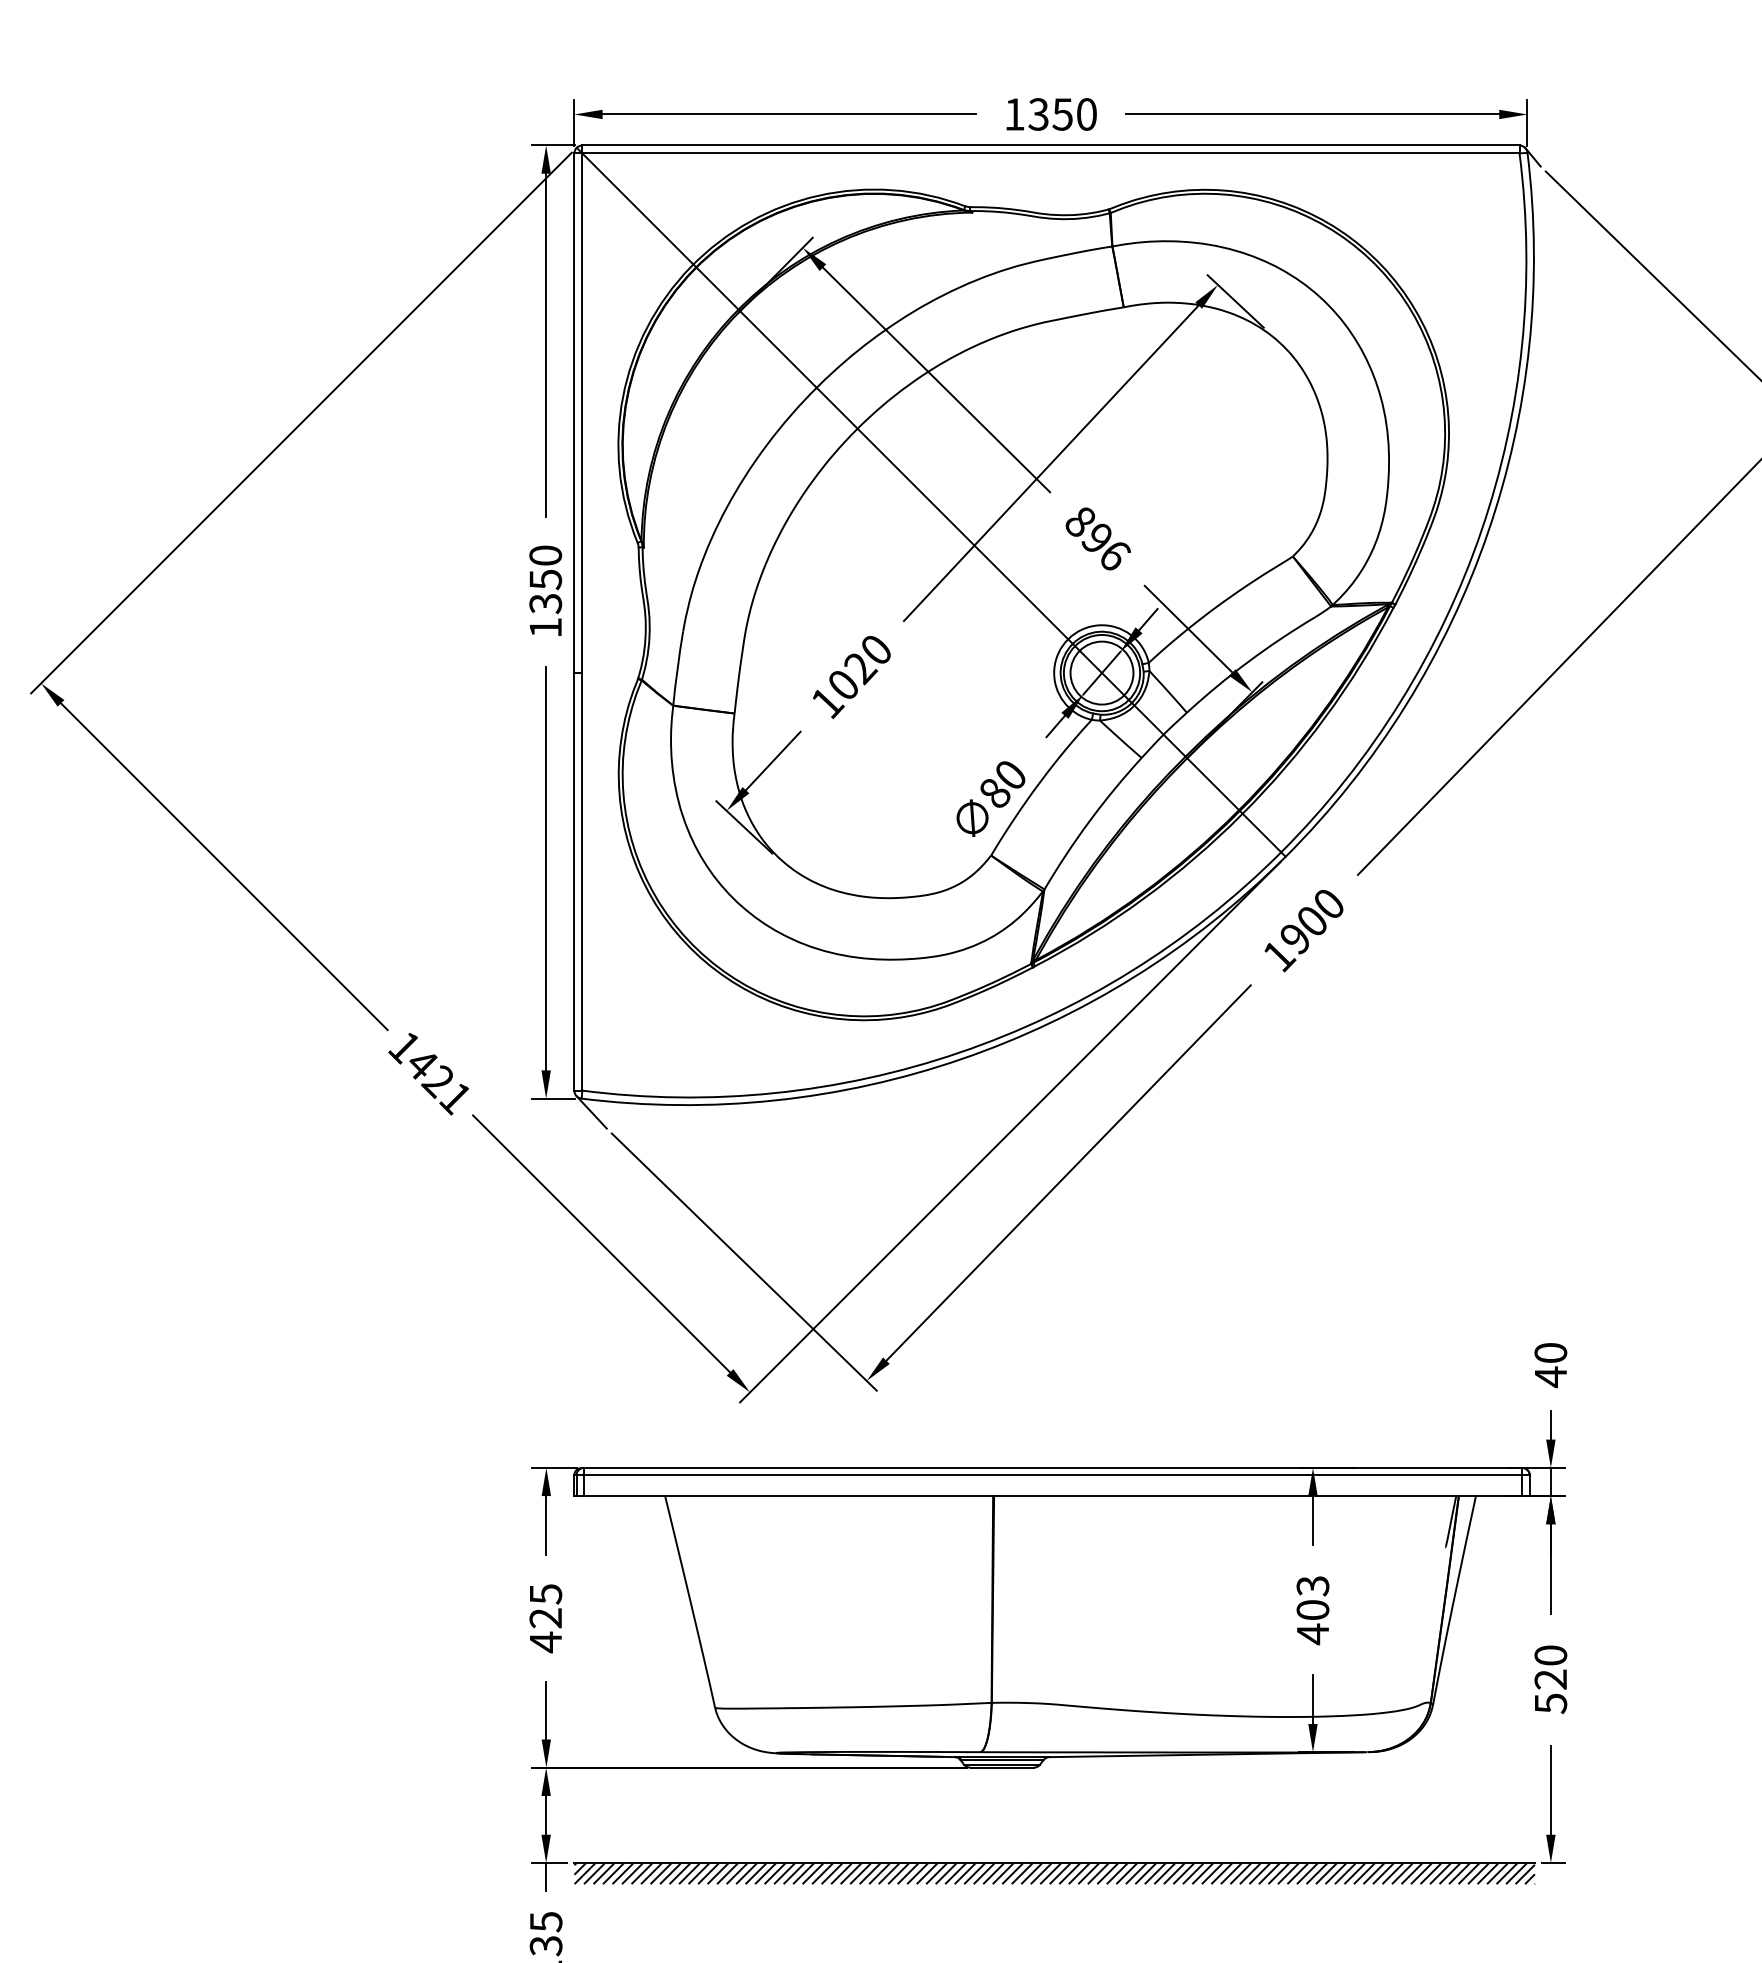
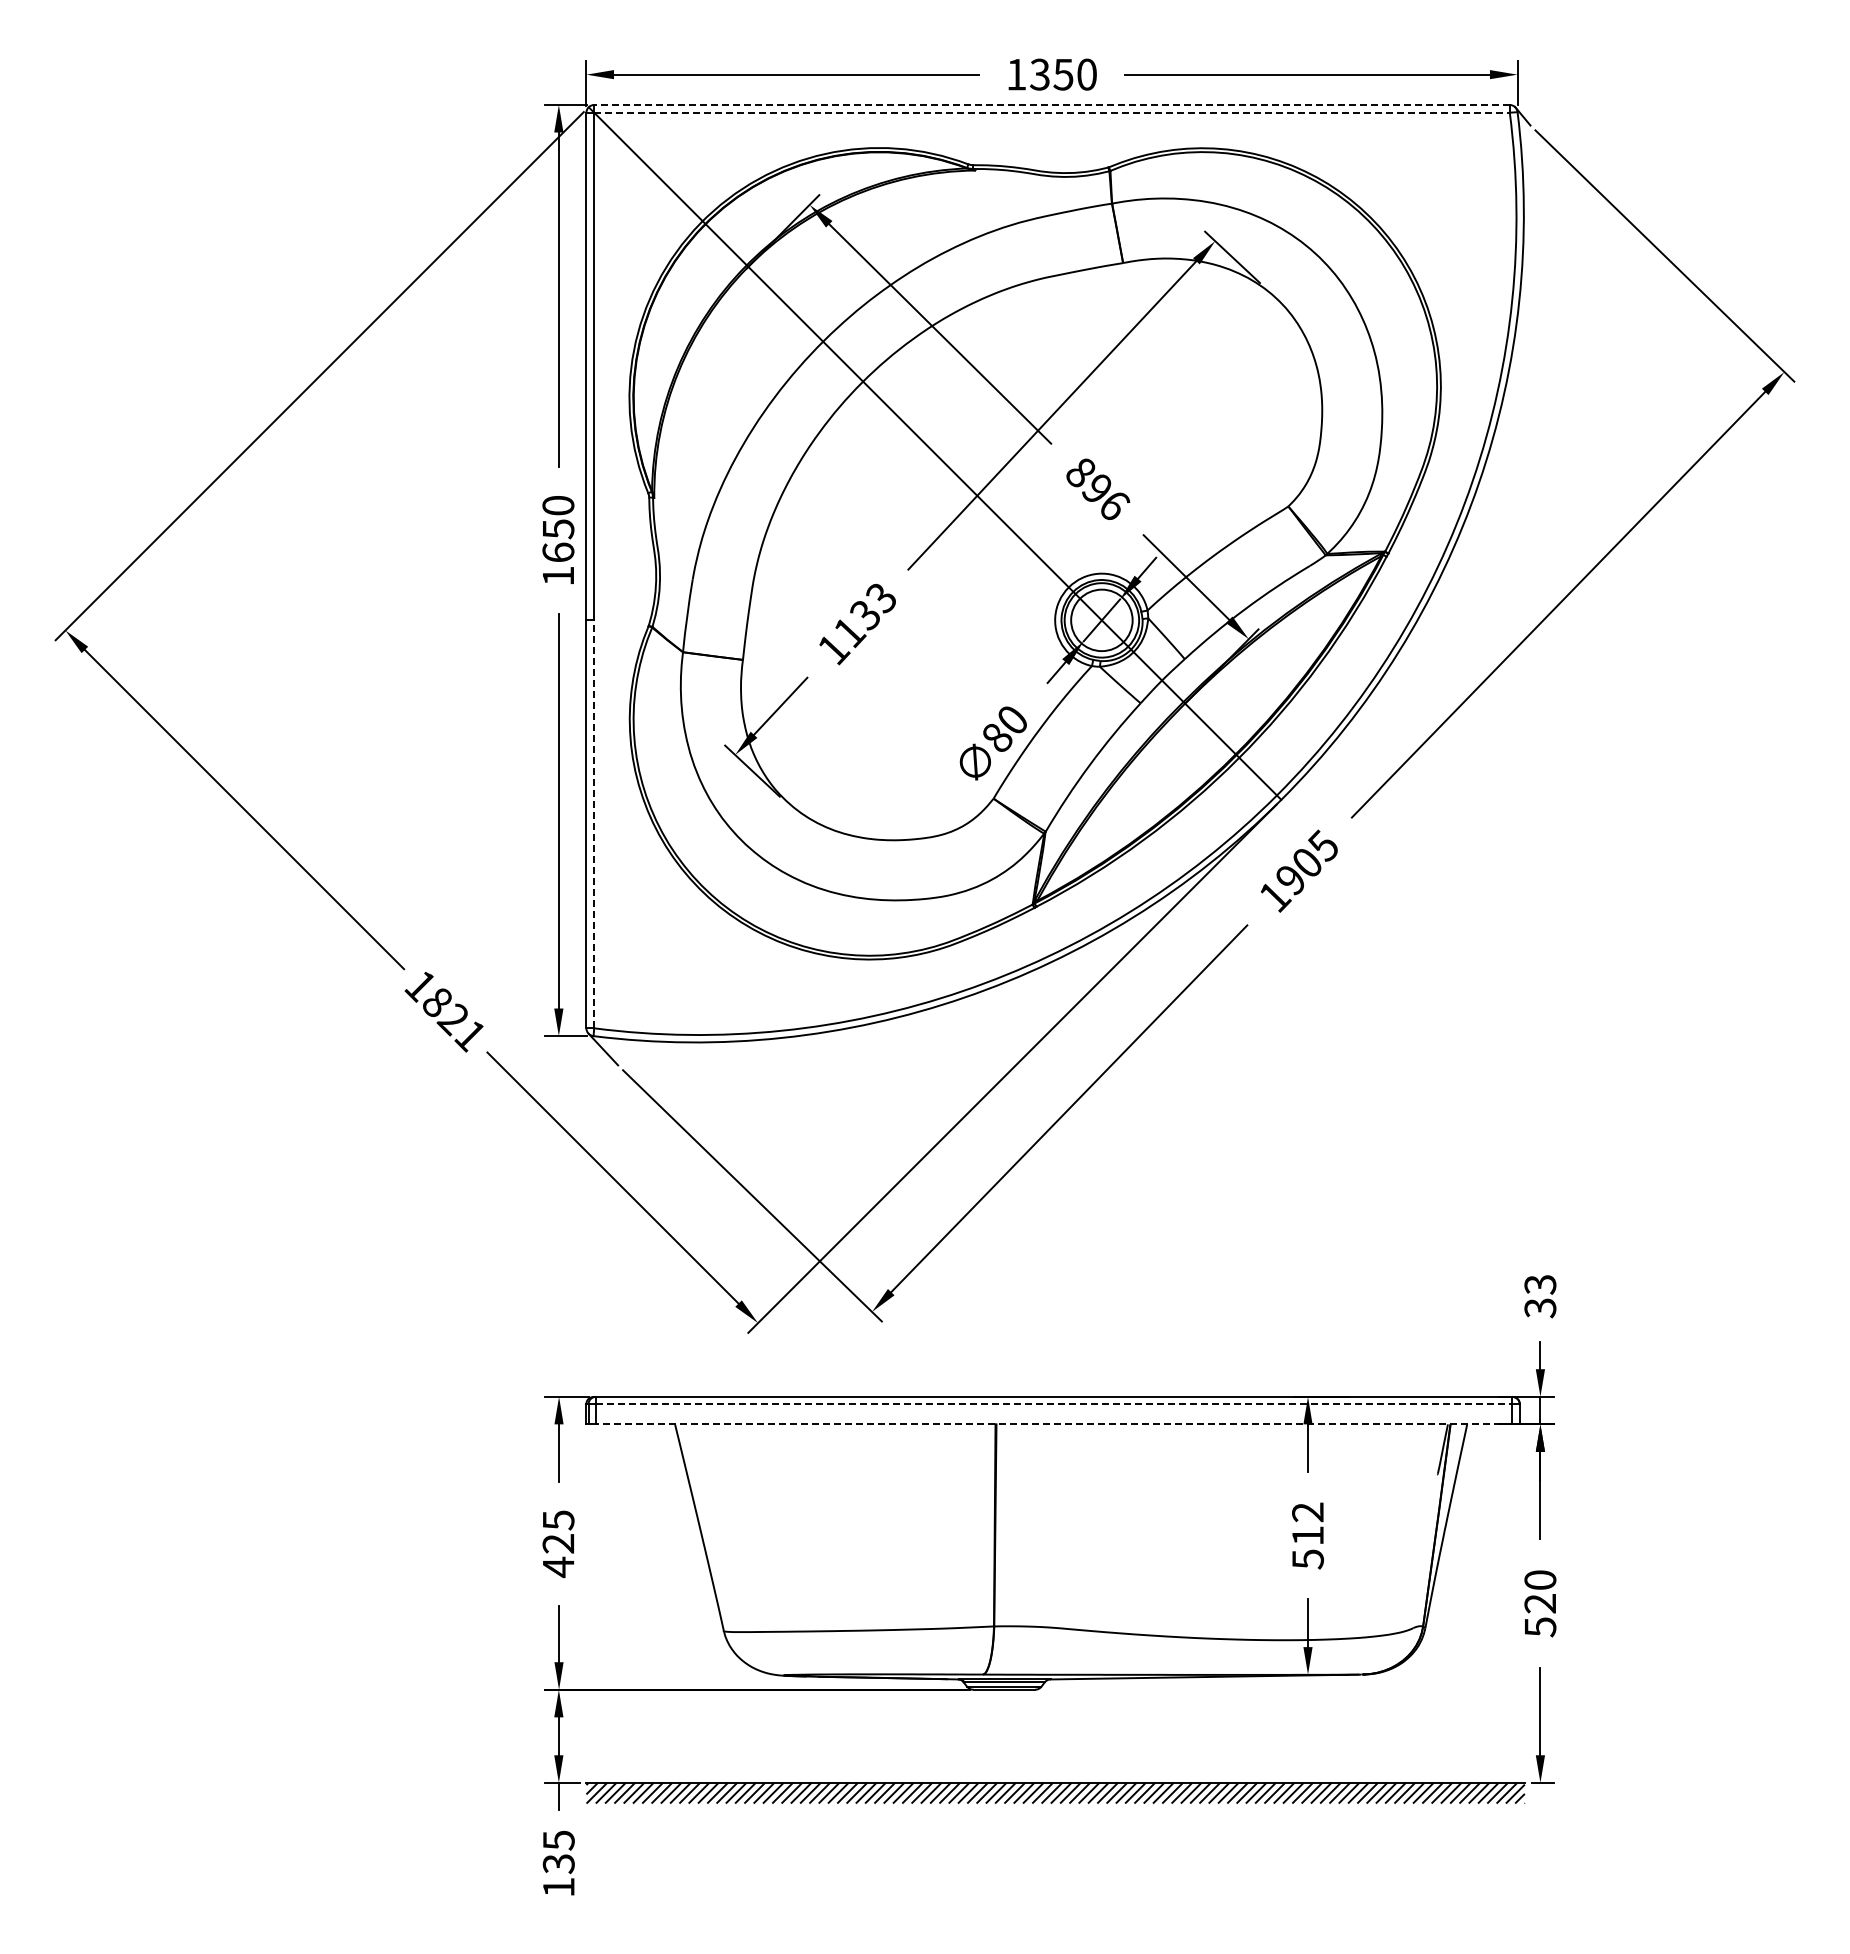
line: (1050, 145) -> (1051, 104), solid -> dashed
line: (1050, 153) -> (1051, 112), solid -> dashed
text: (545, 603) -> (558, 552), 1350 -> 1650
text: (860, 668) -> (865, 615), 1020 -> 1133
line: (582, 882) -> (594, 824), solid -> dashed
text: (1327, 903) -> (1322, 845), 1900 -> 1905
text: (421, 1064) -> (437, 1002), 1421 -> 1821
text: (1550, 1365) -> (1540, 1296), 40 -> 33
line: (1053, 1474) -> (1054, 1403), solid -> dashed
line: (1053, 1496) -> (1054, 1424), solid -> dashed
text: (1312, 1610) -> (1307, 1536), 403 -> 512

